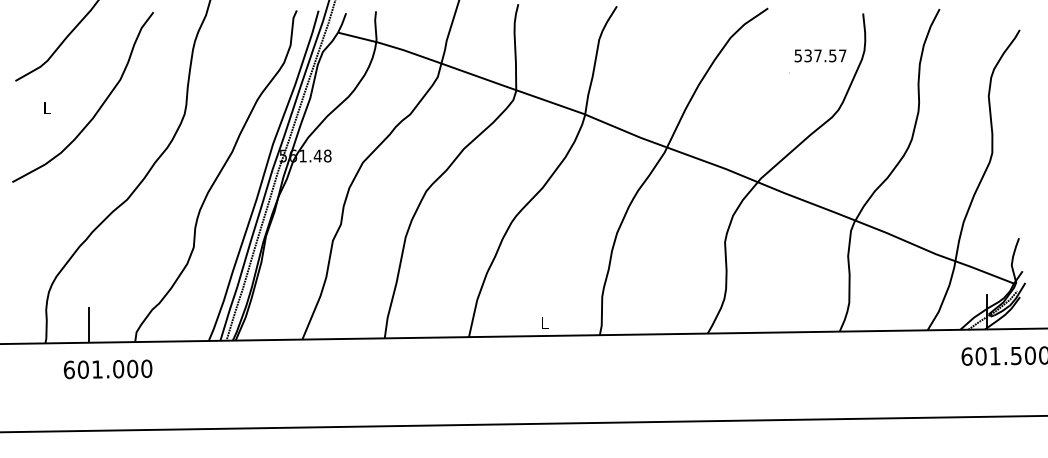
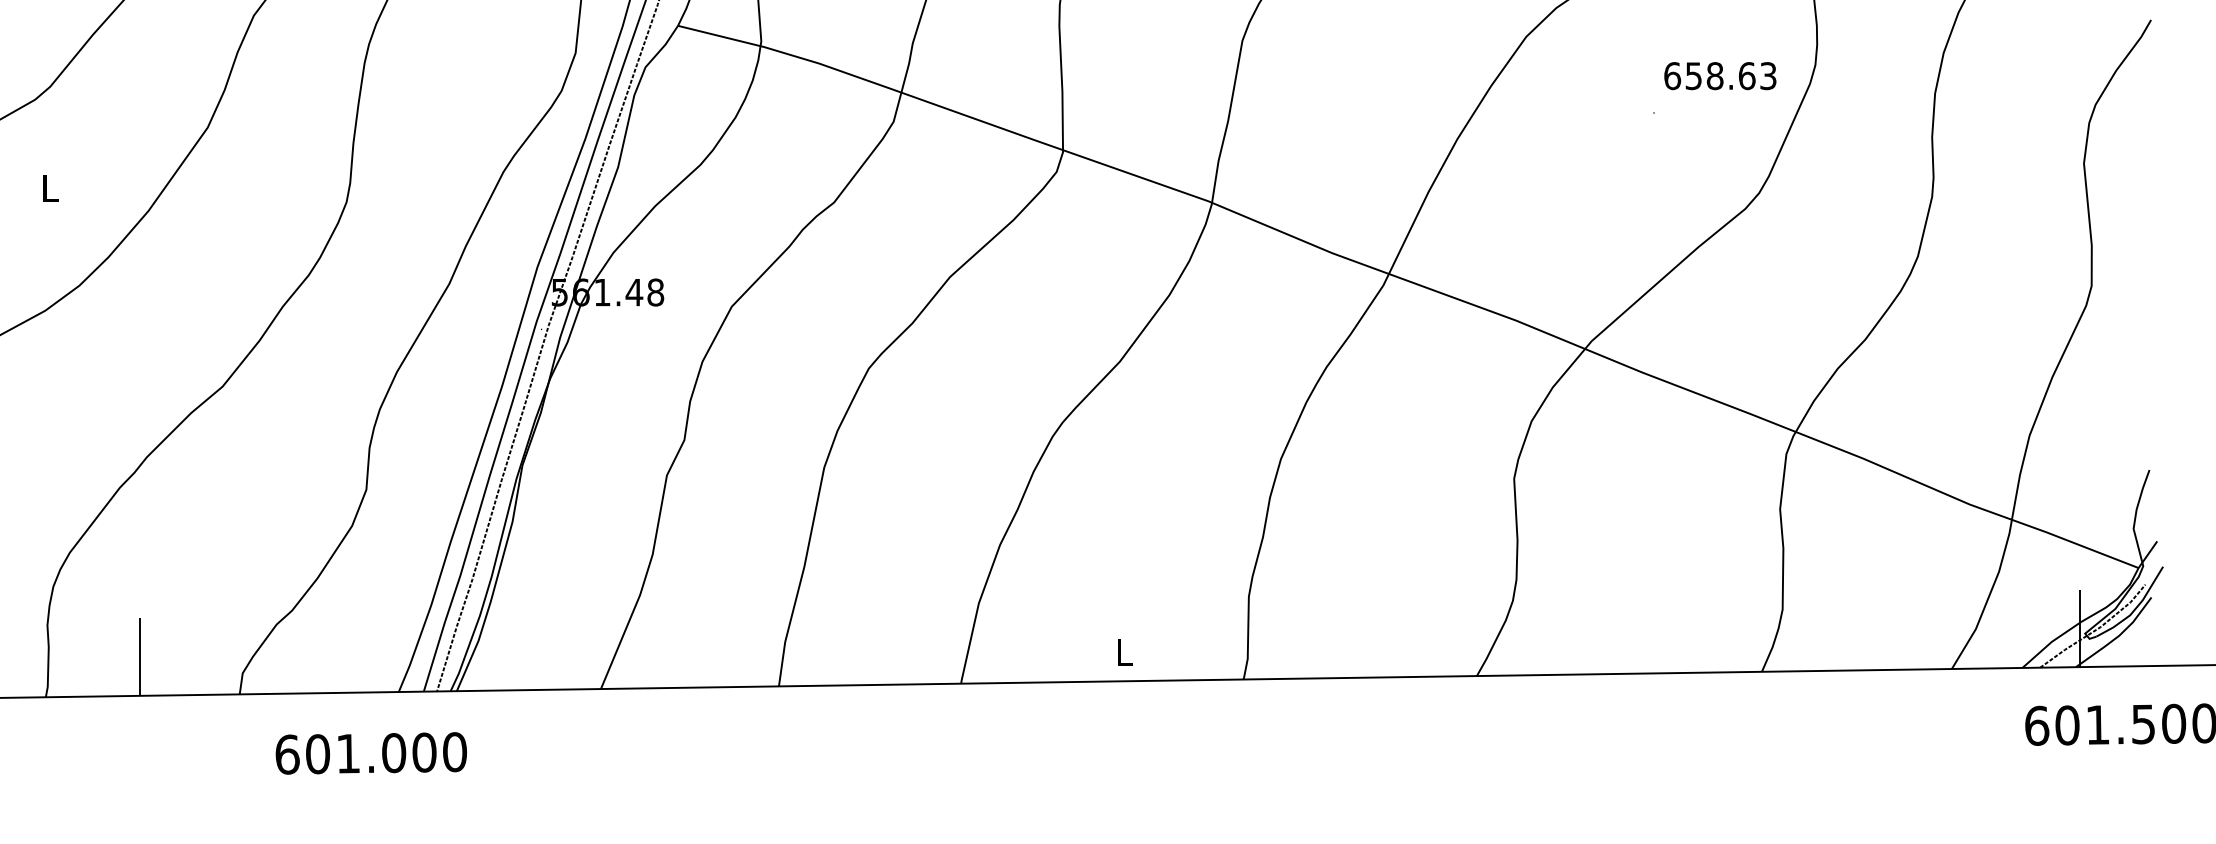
text: (820, 55) -> (1720, 75), 537.57 -> 658.63
text: (107, 369) -> (370, 753), moved

